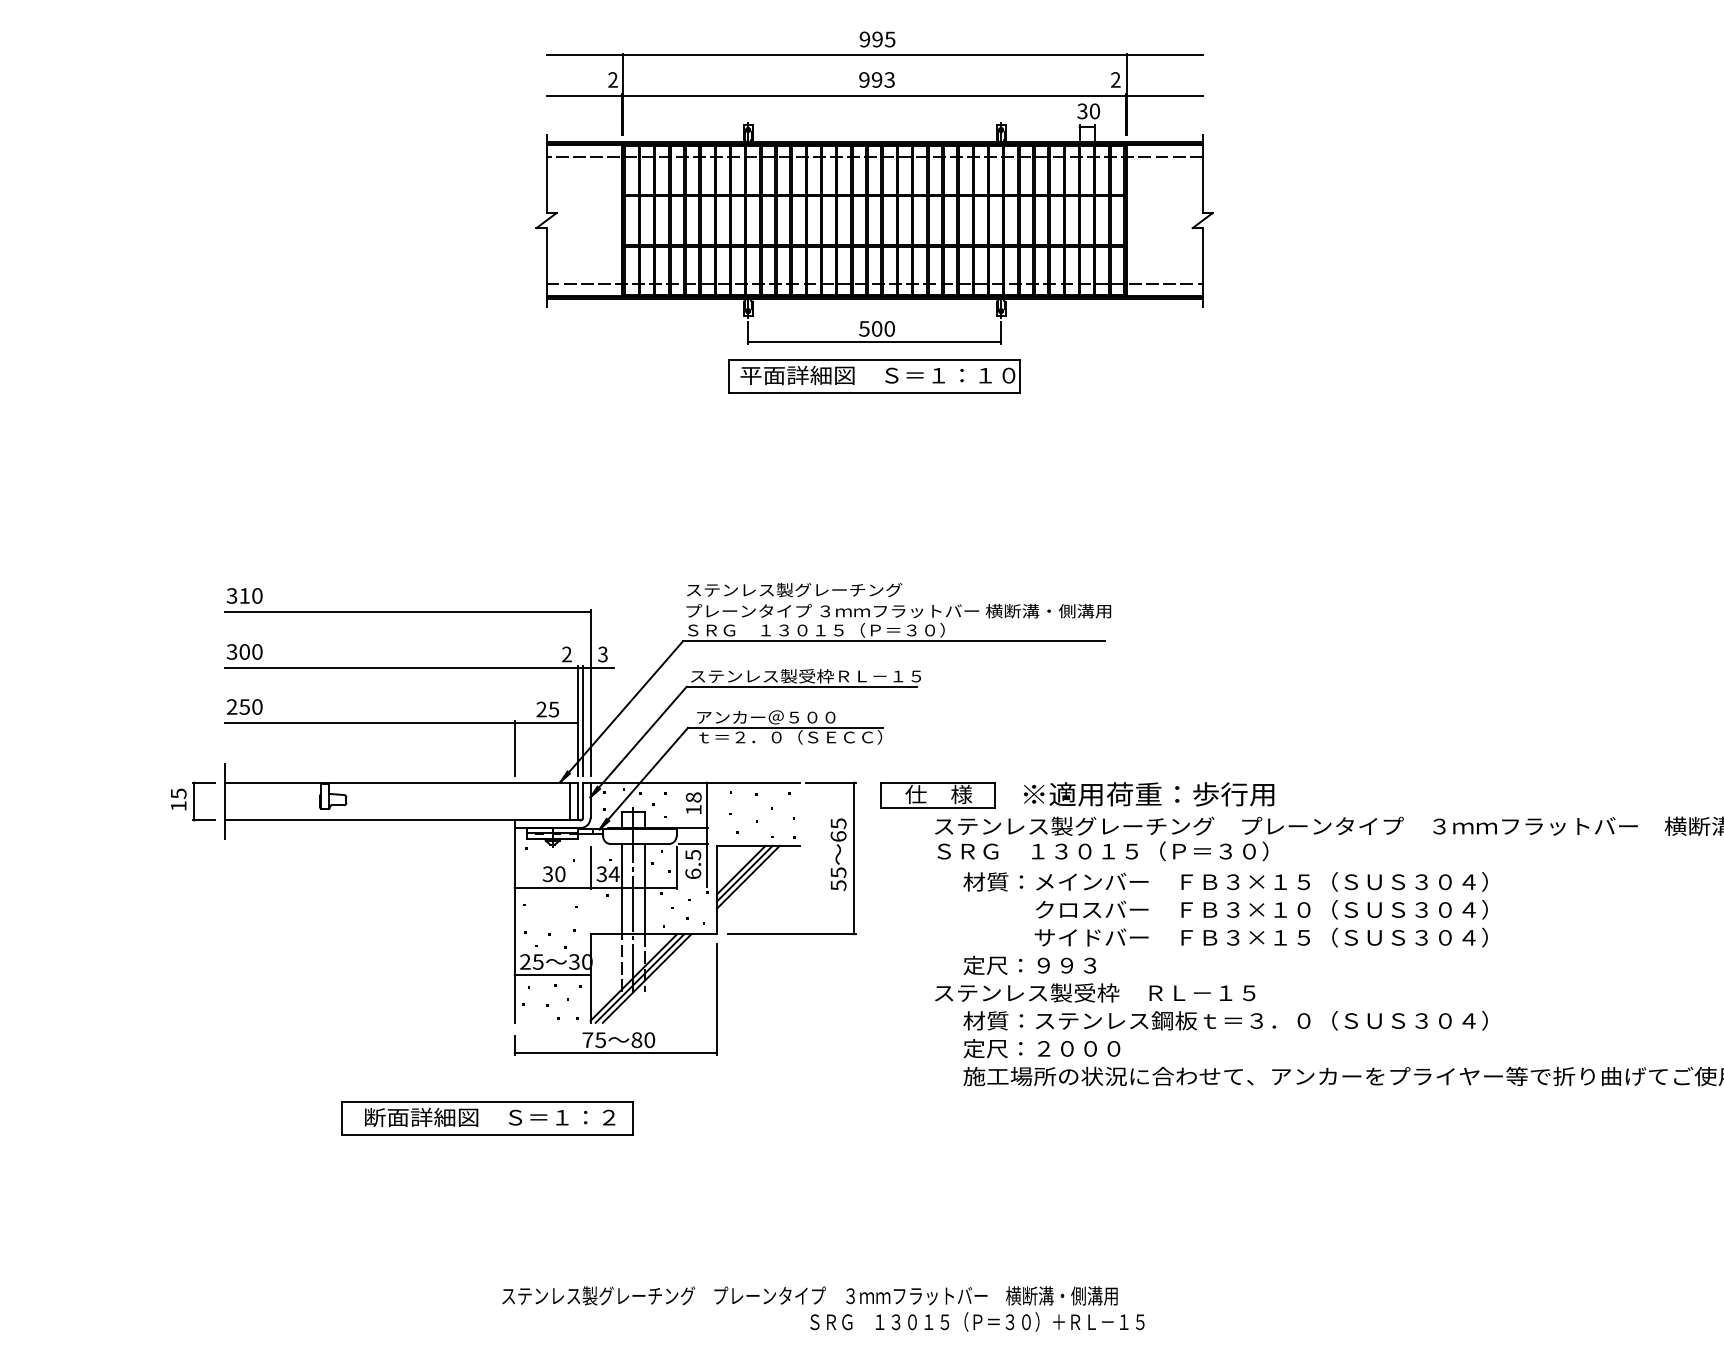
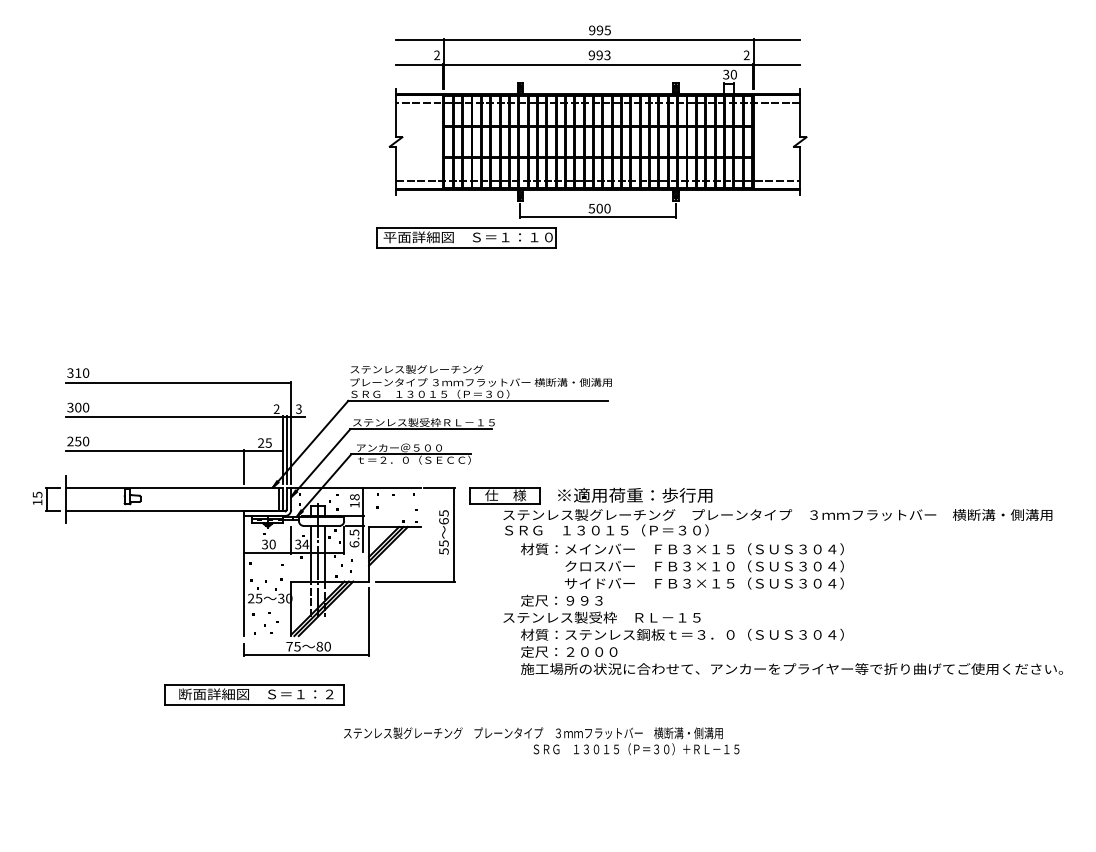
part: (873, 187) -> (597, 121), moved
line: (552, 974) -> (267, 606), removed
part: (487, 1117) -> (254, 694), moved
text: (823, 1309) -> (541, 741), moved

